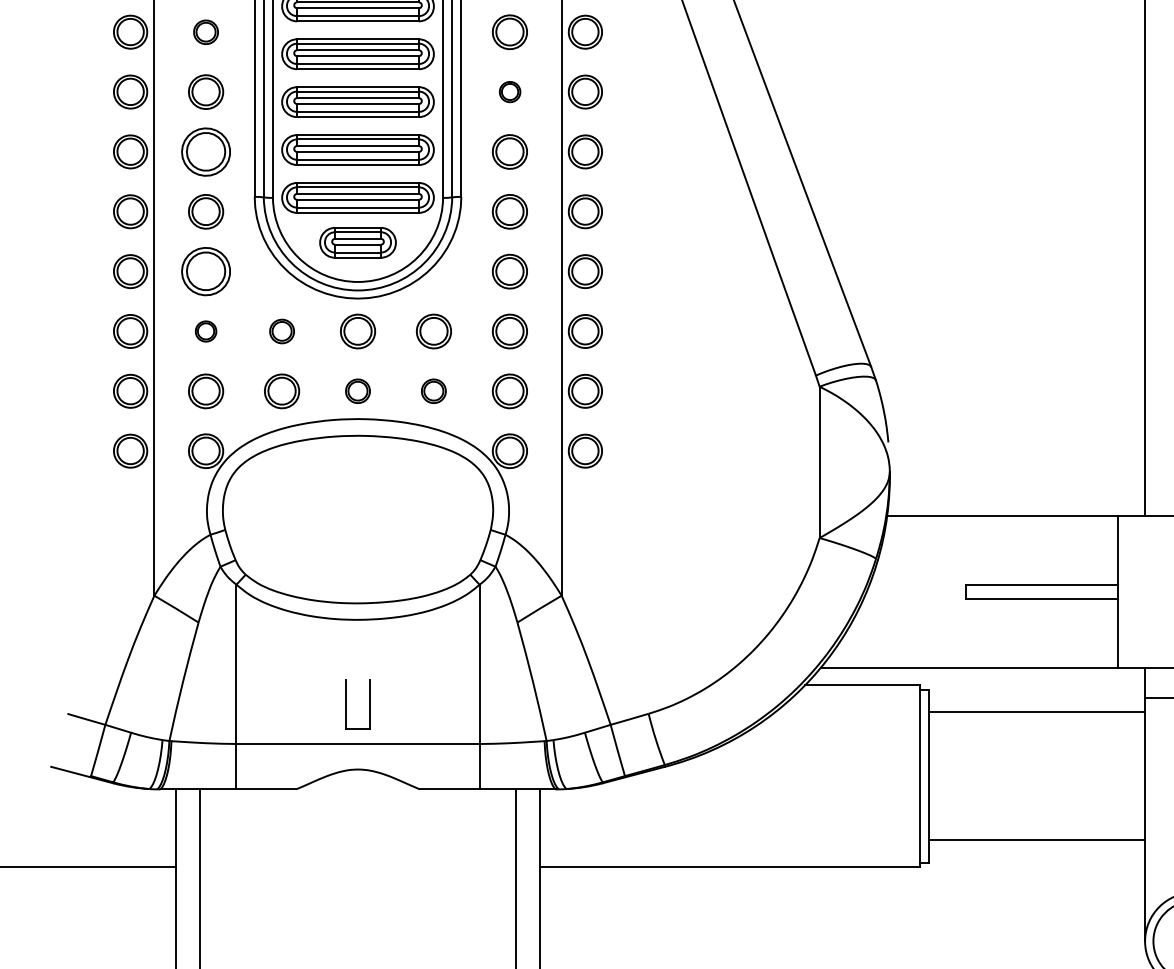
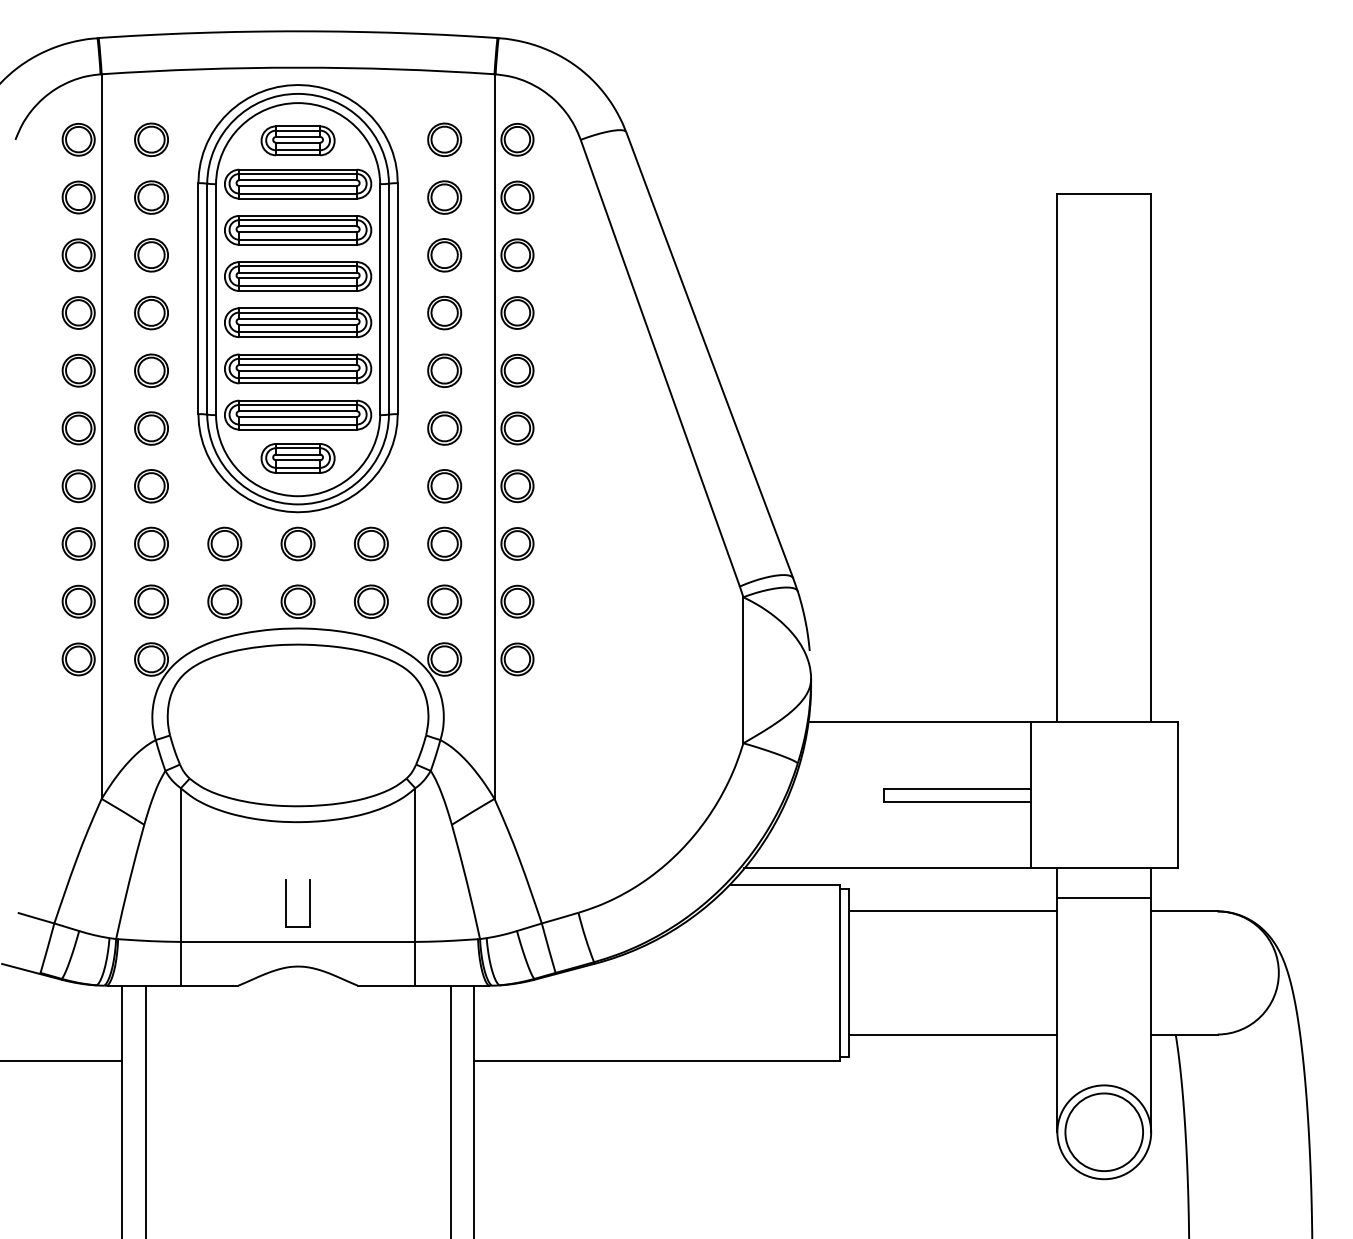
part: (206, 32) -> (151, 255), size x1.43
part: (509, 91) -> (444, 312), size x1.67
part: (206, 151) -> (151, 370), size x0.71
part: (206, 271) -> (151, 486), size x0.71
part: (206, 330) -> (151, 543), size x1.67
part: (281, 330) -> (224, 543), size x1.43
part: (357, 391) -> (297, 601), size x1.43
part: (433, 391) -> (370, 601), size x1.43

